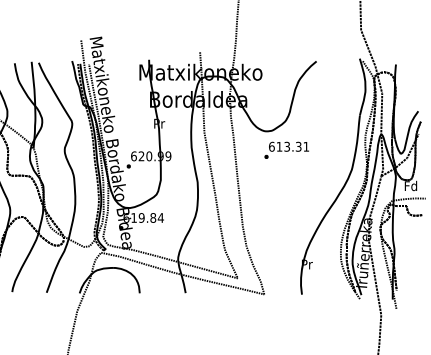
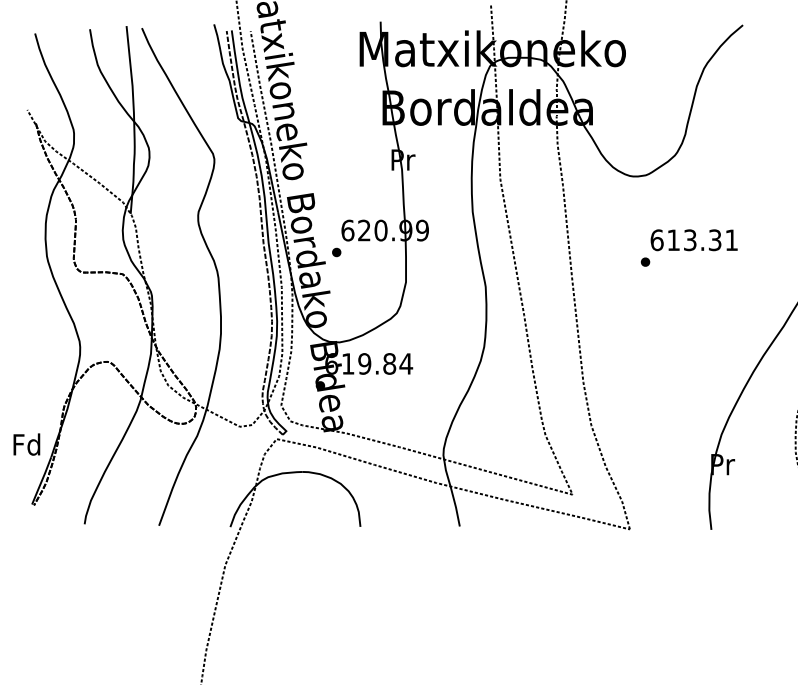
text: (286, 149) -> (688, 246), moved

